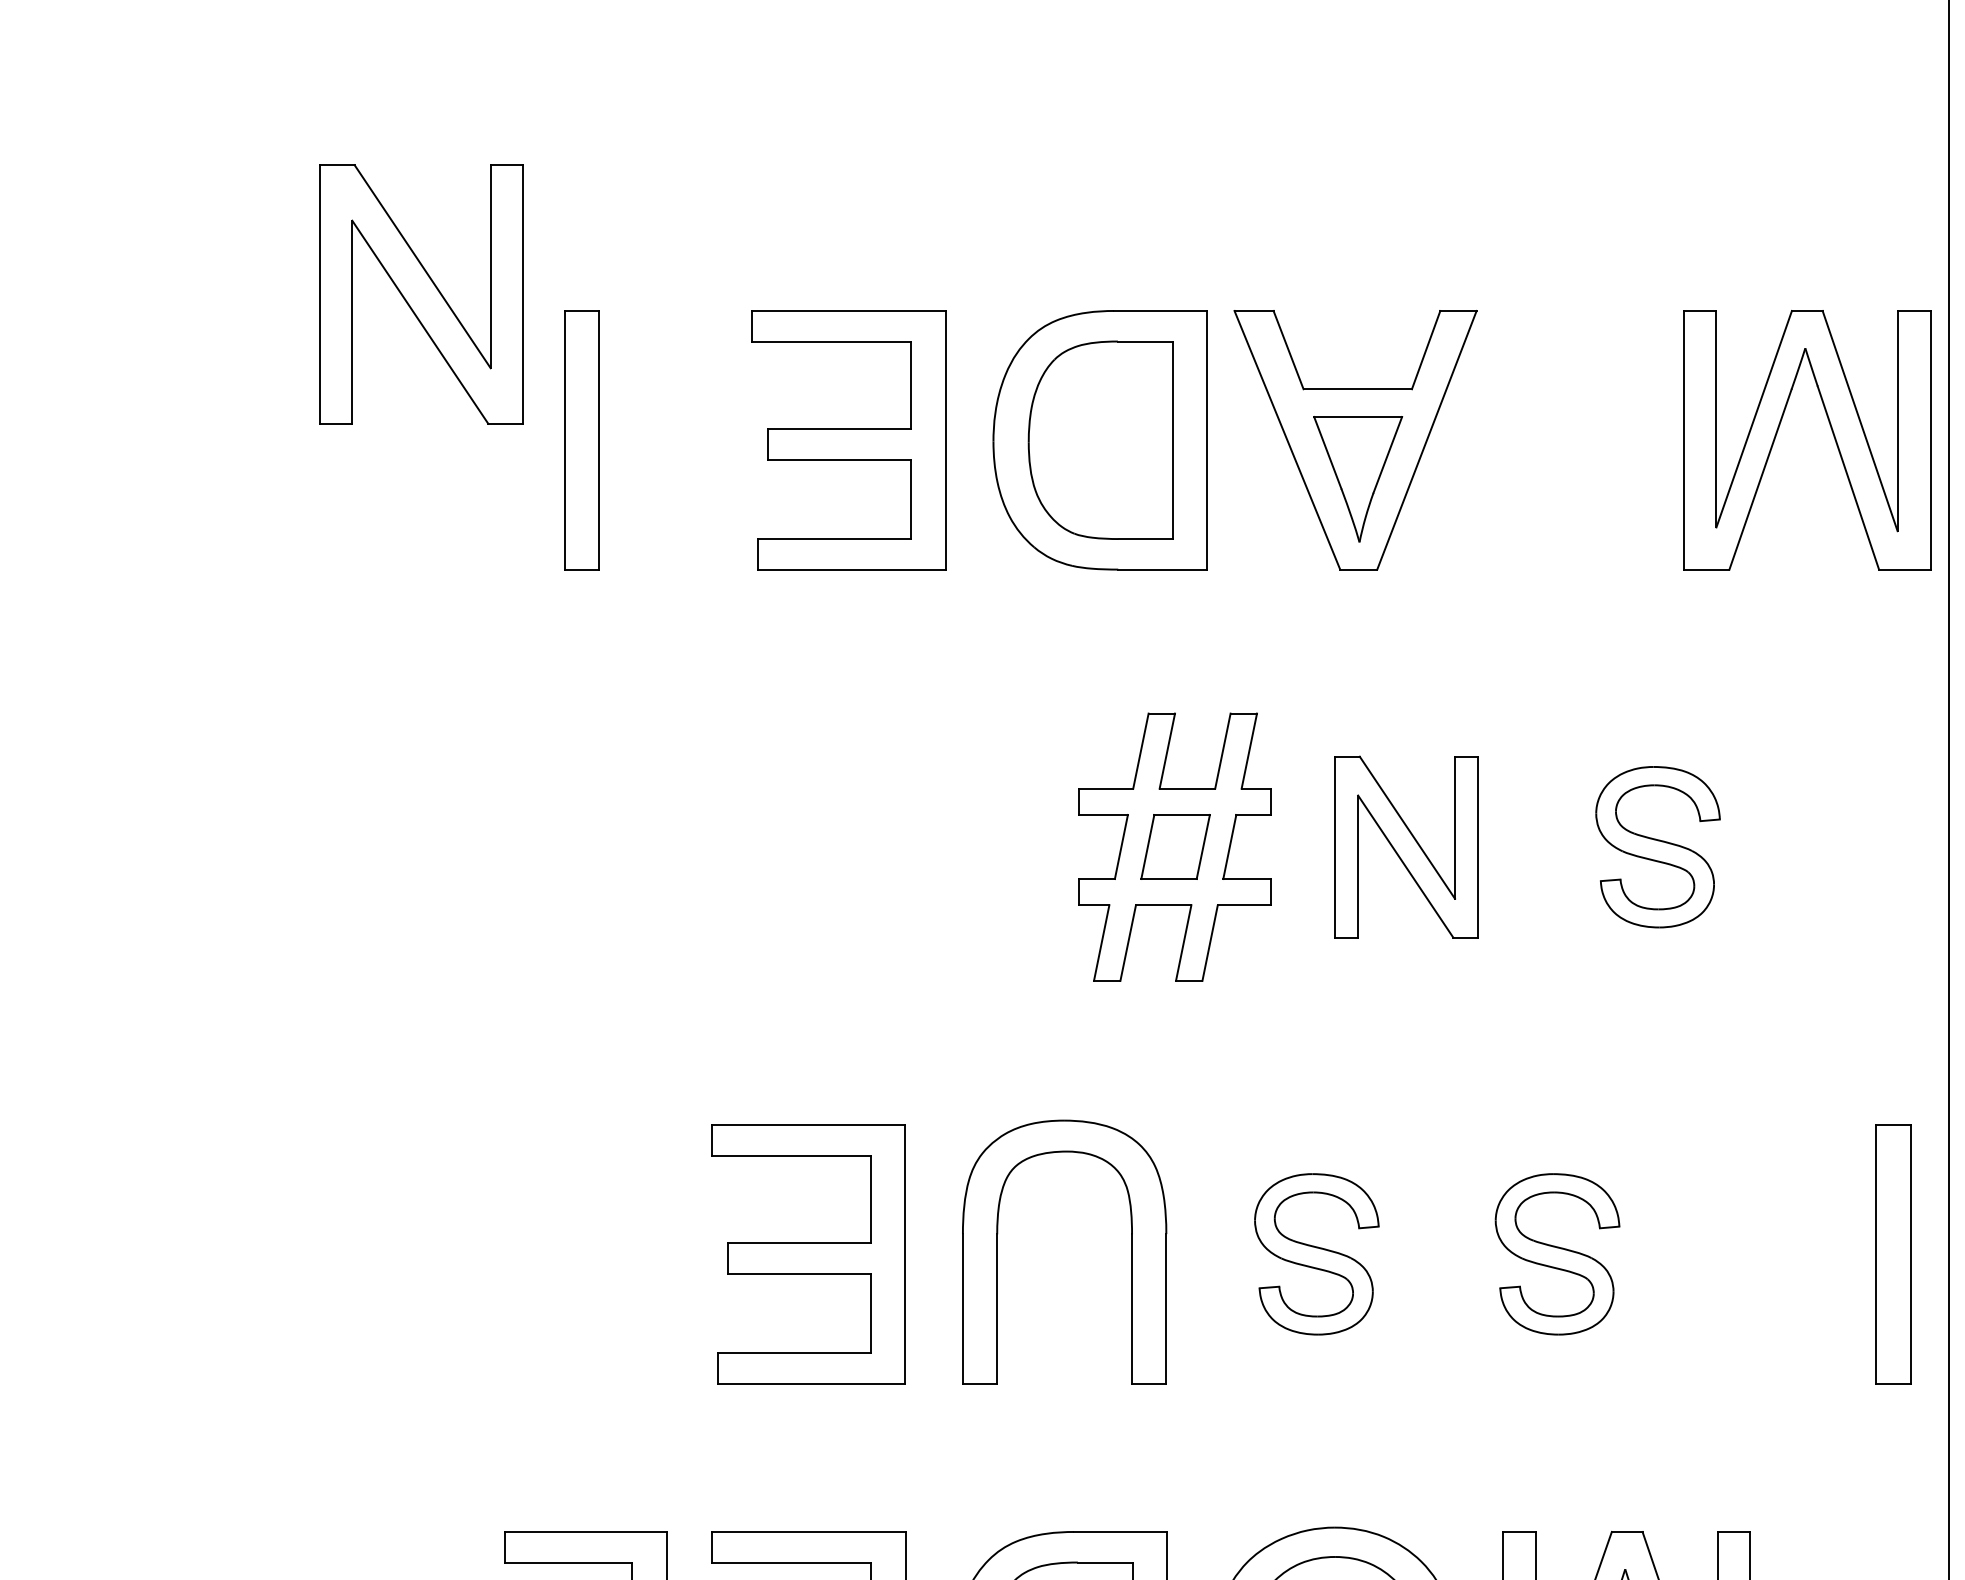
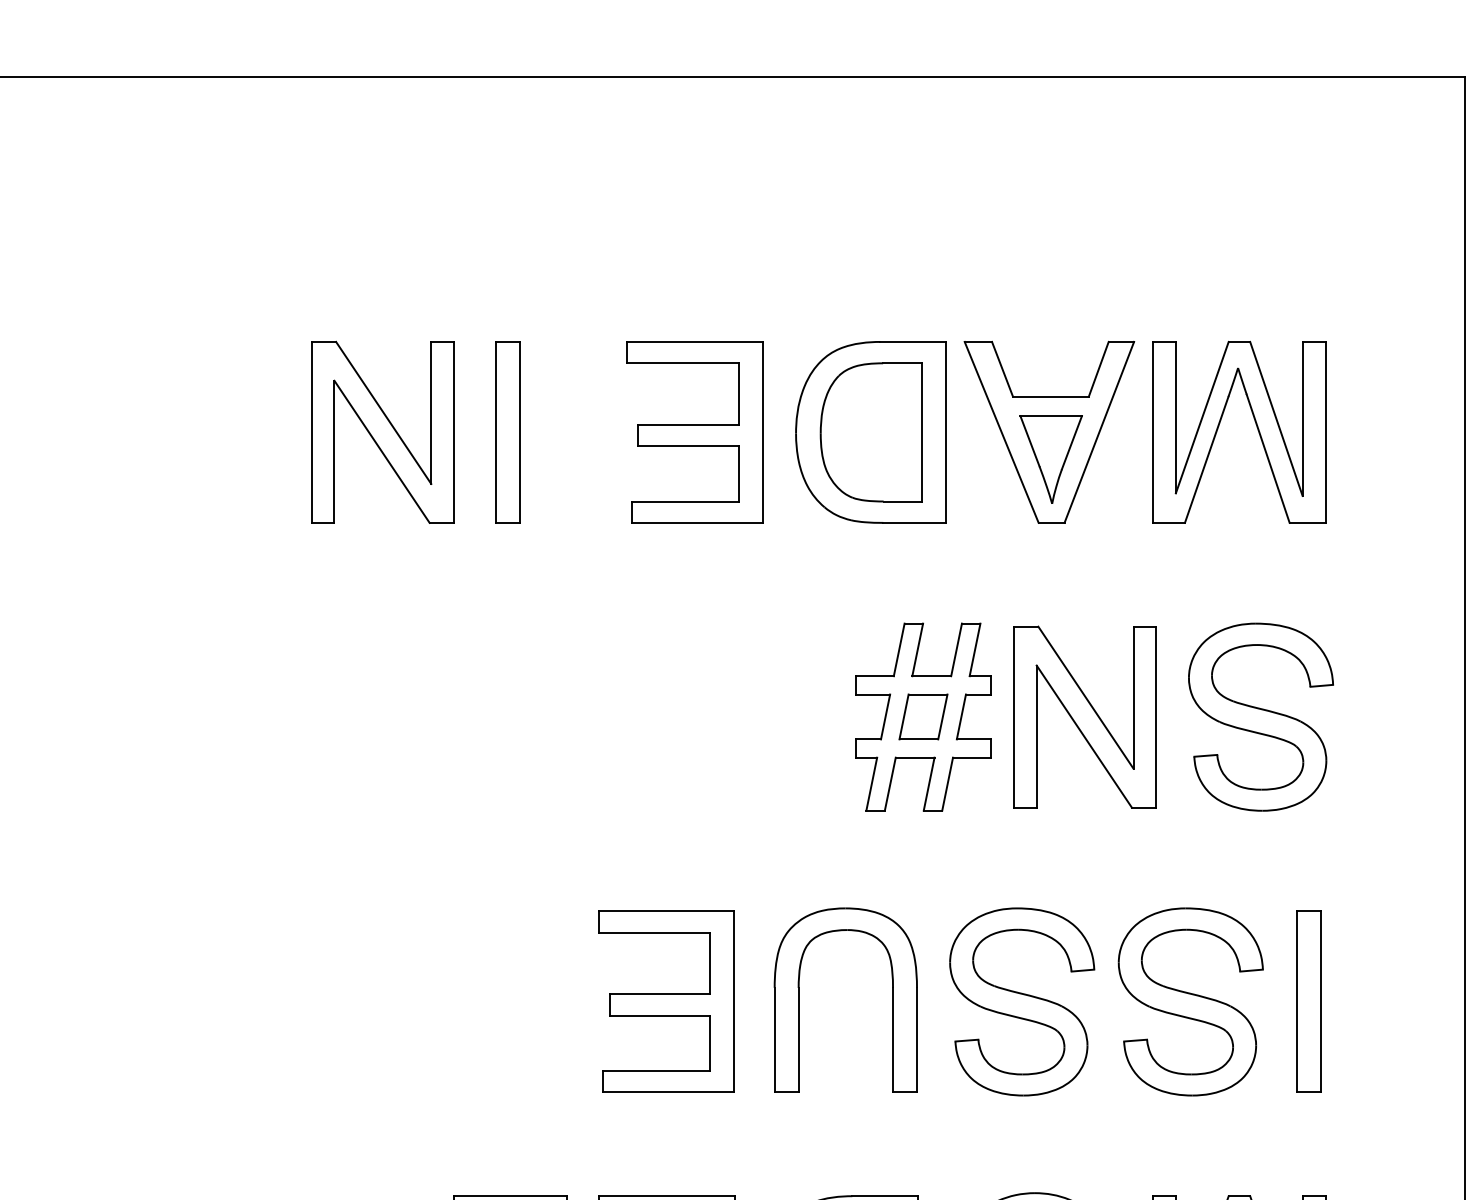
part: (420, 293) -> (382, 431), moved
part: (1830, 428) -> (1255, 424), moved
part: (1405, 846) -> (1084, 716), size x1.43
part: (1657, 846) -> (1260, 716), size x1.67
part: (1317, 1253) -> (1022, 1001), size x1.67
part: (1557, 1253) -> (1190, 1001), size x1.67
part: (1893, 1253) -> (1308, 1001), moved

